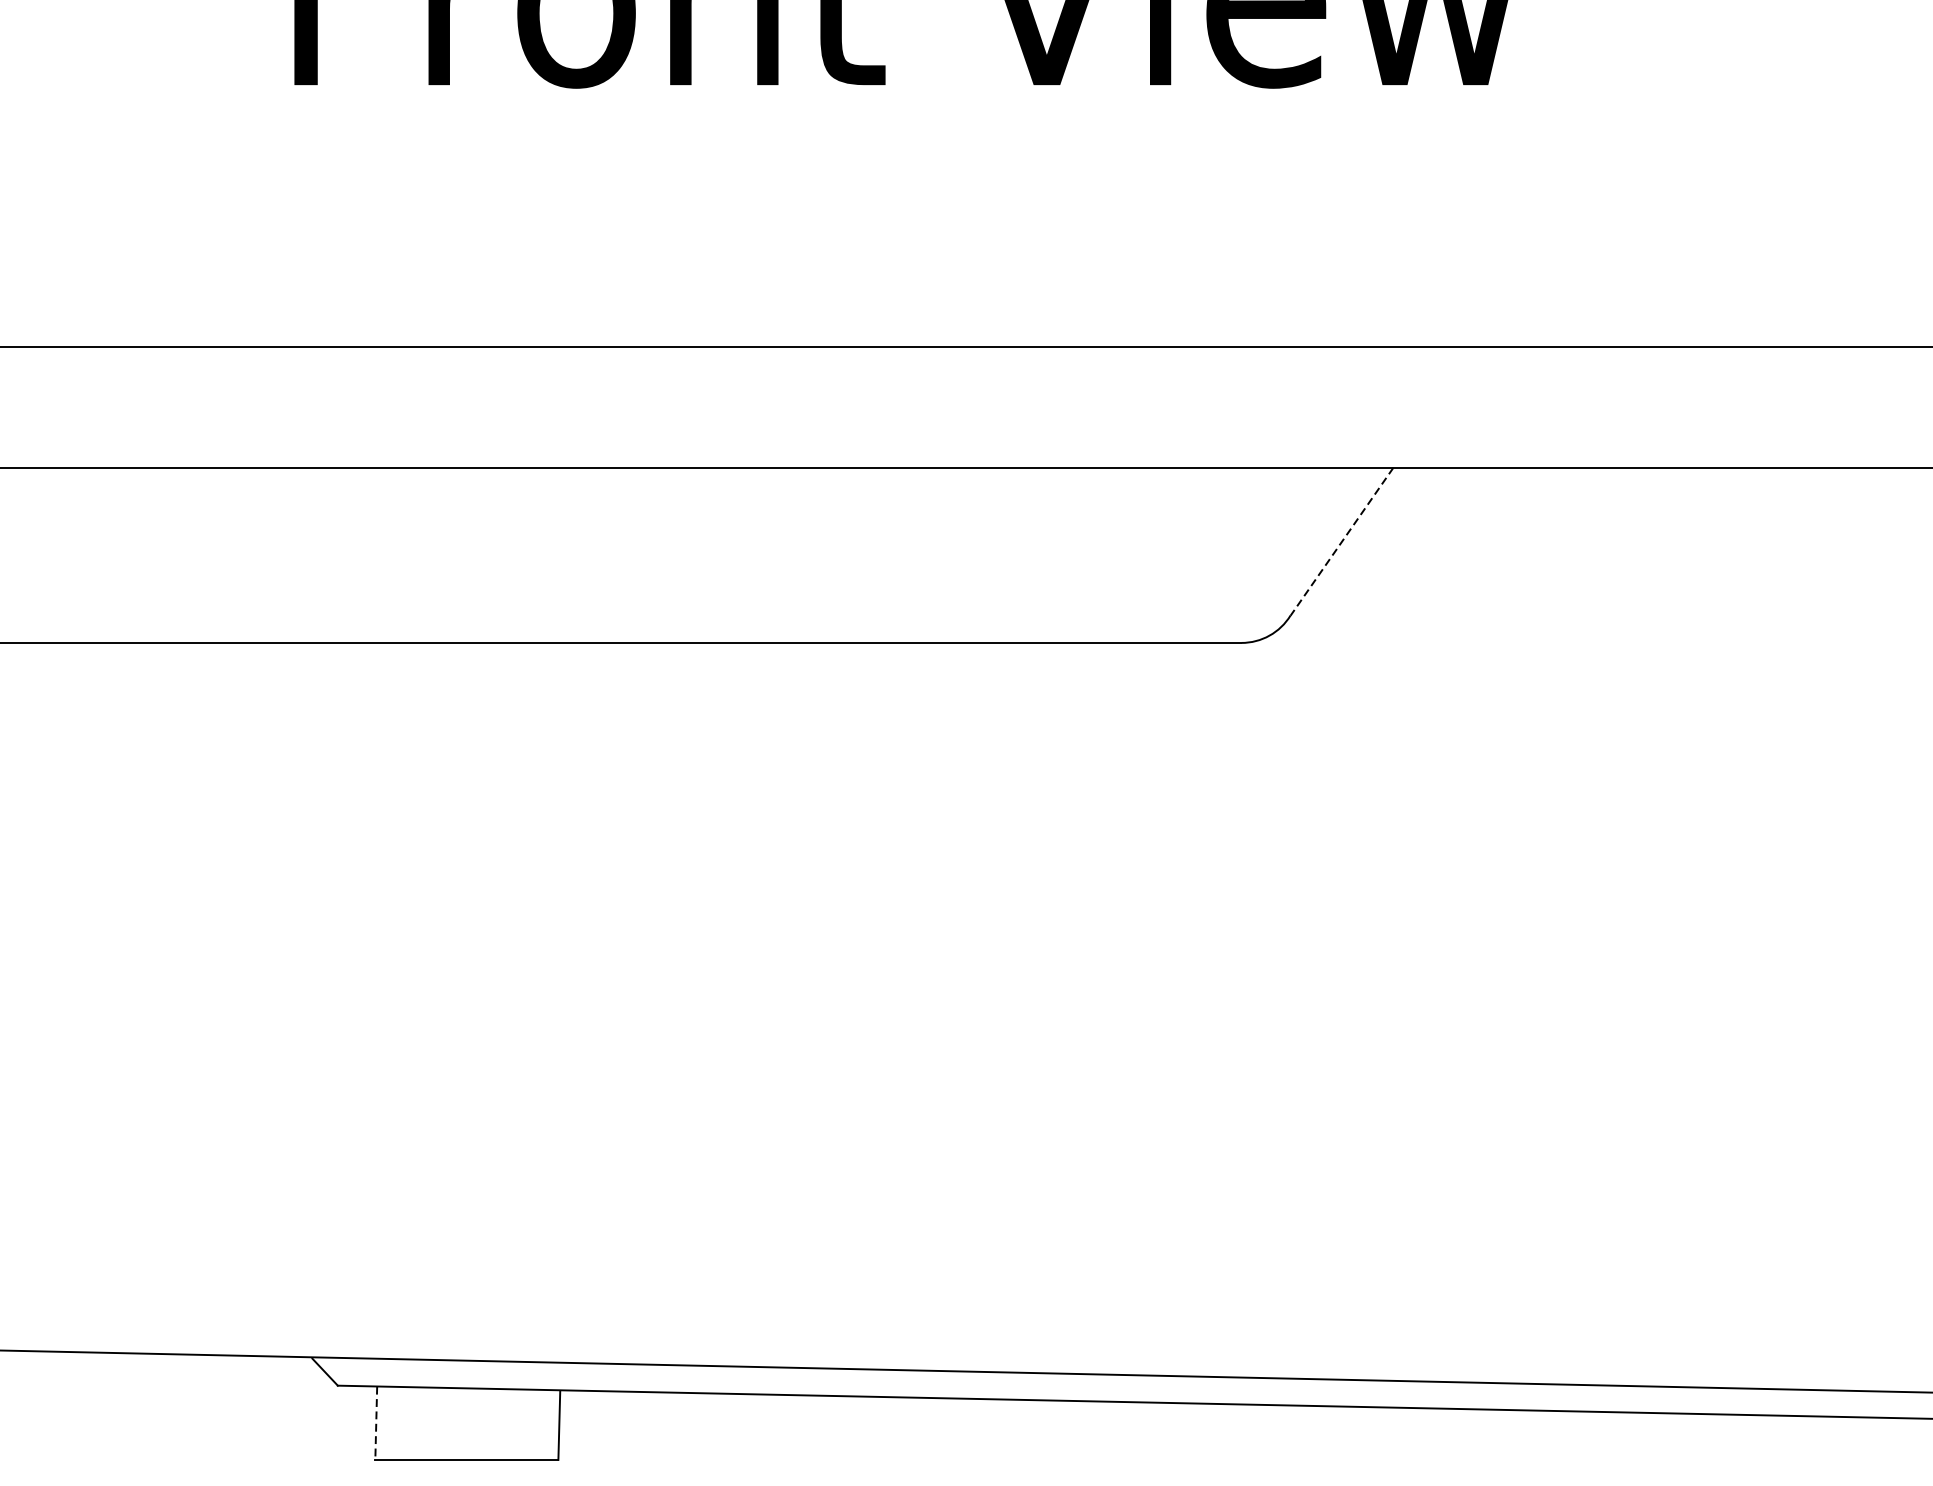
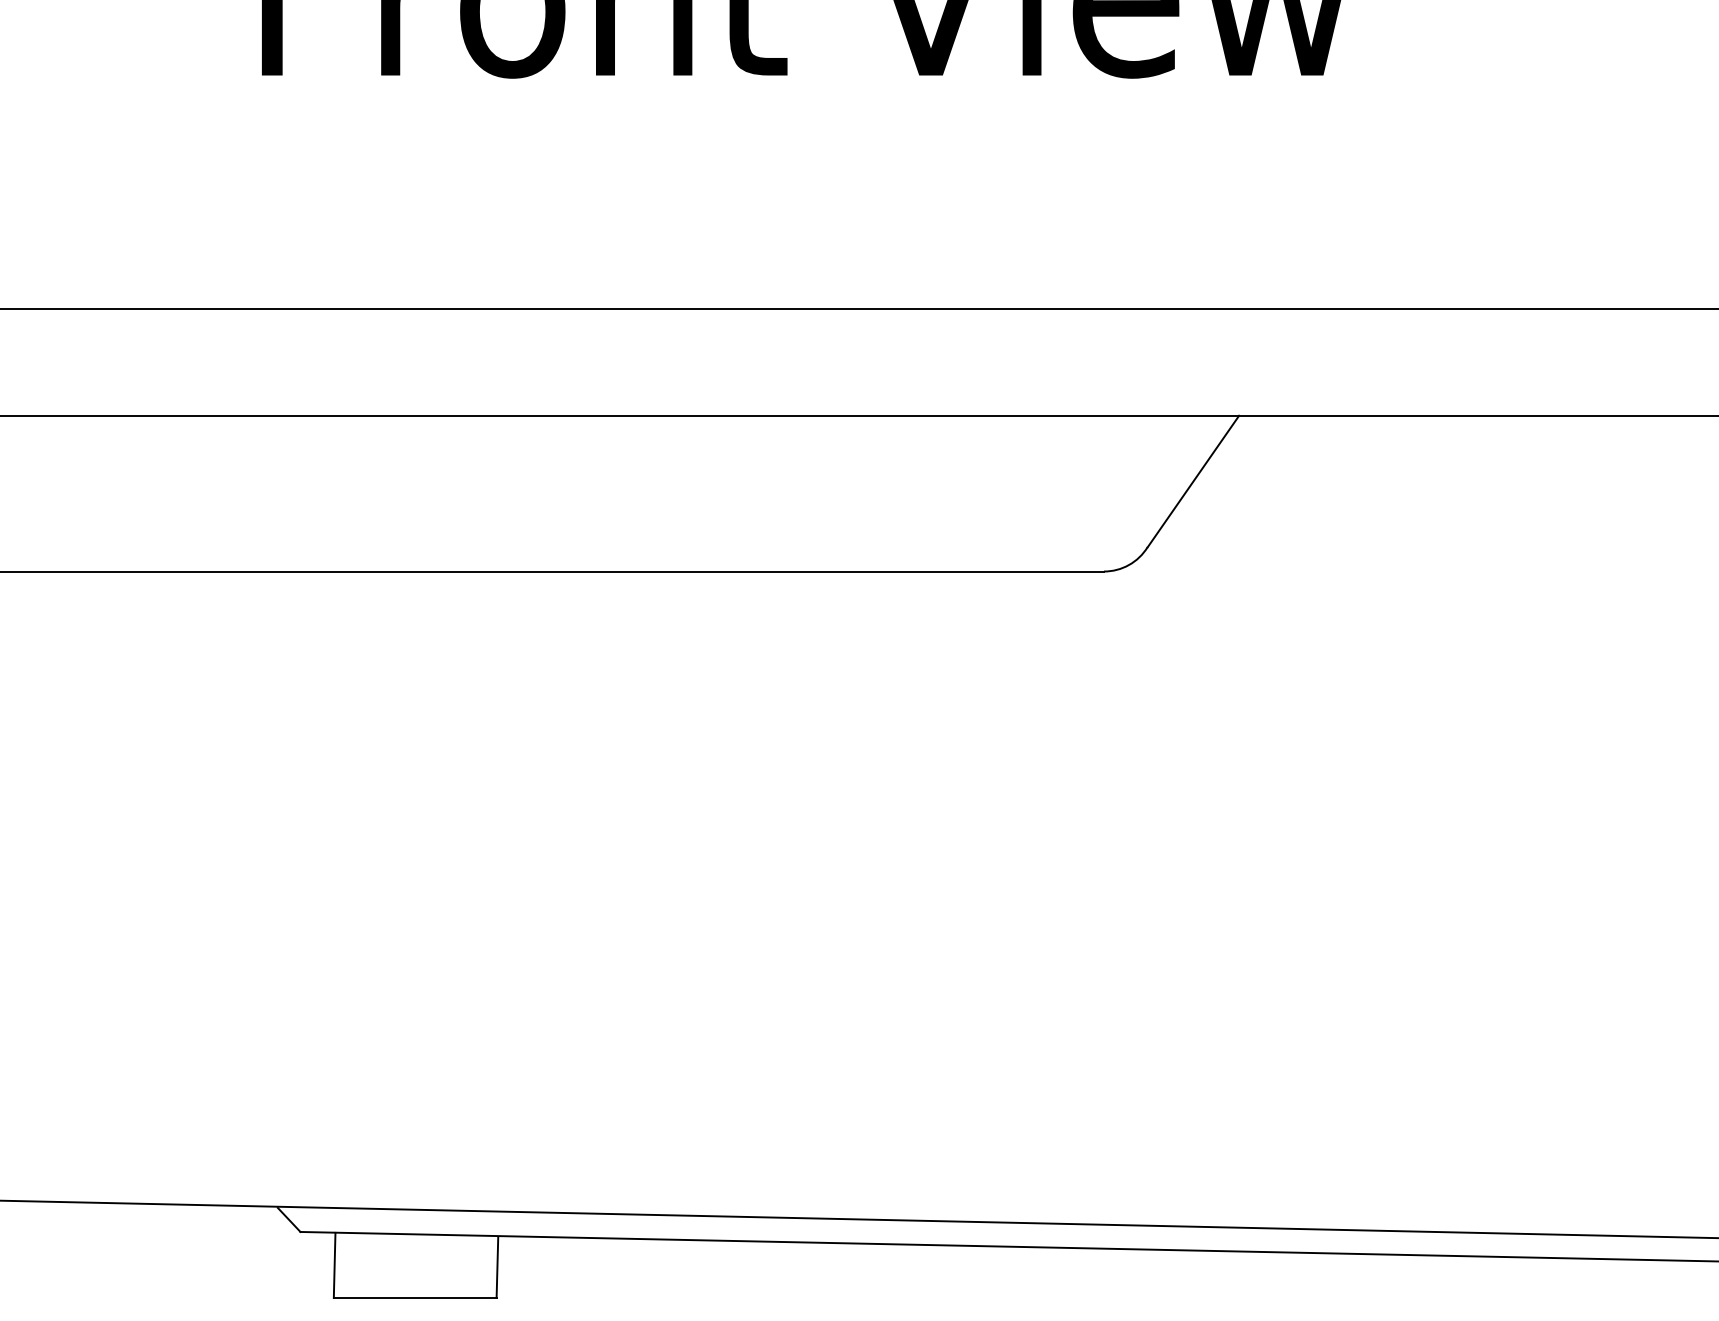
line: (1342, 541) -> (1193, 481), dashed -> solid
line: (376, 1423) -> (334, 1265), dashed -> solid

